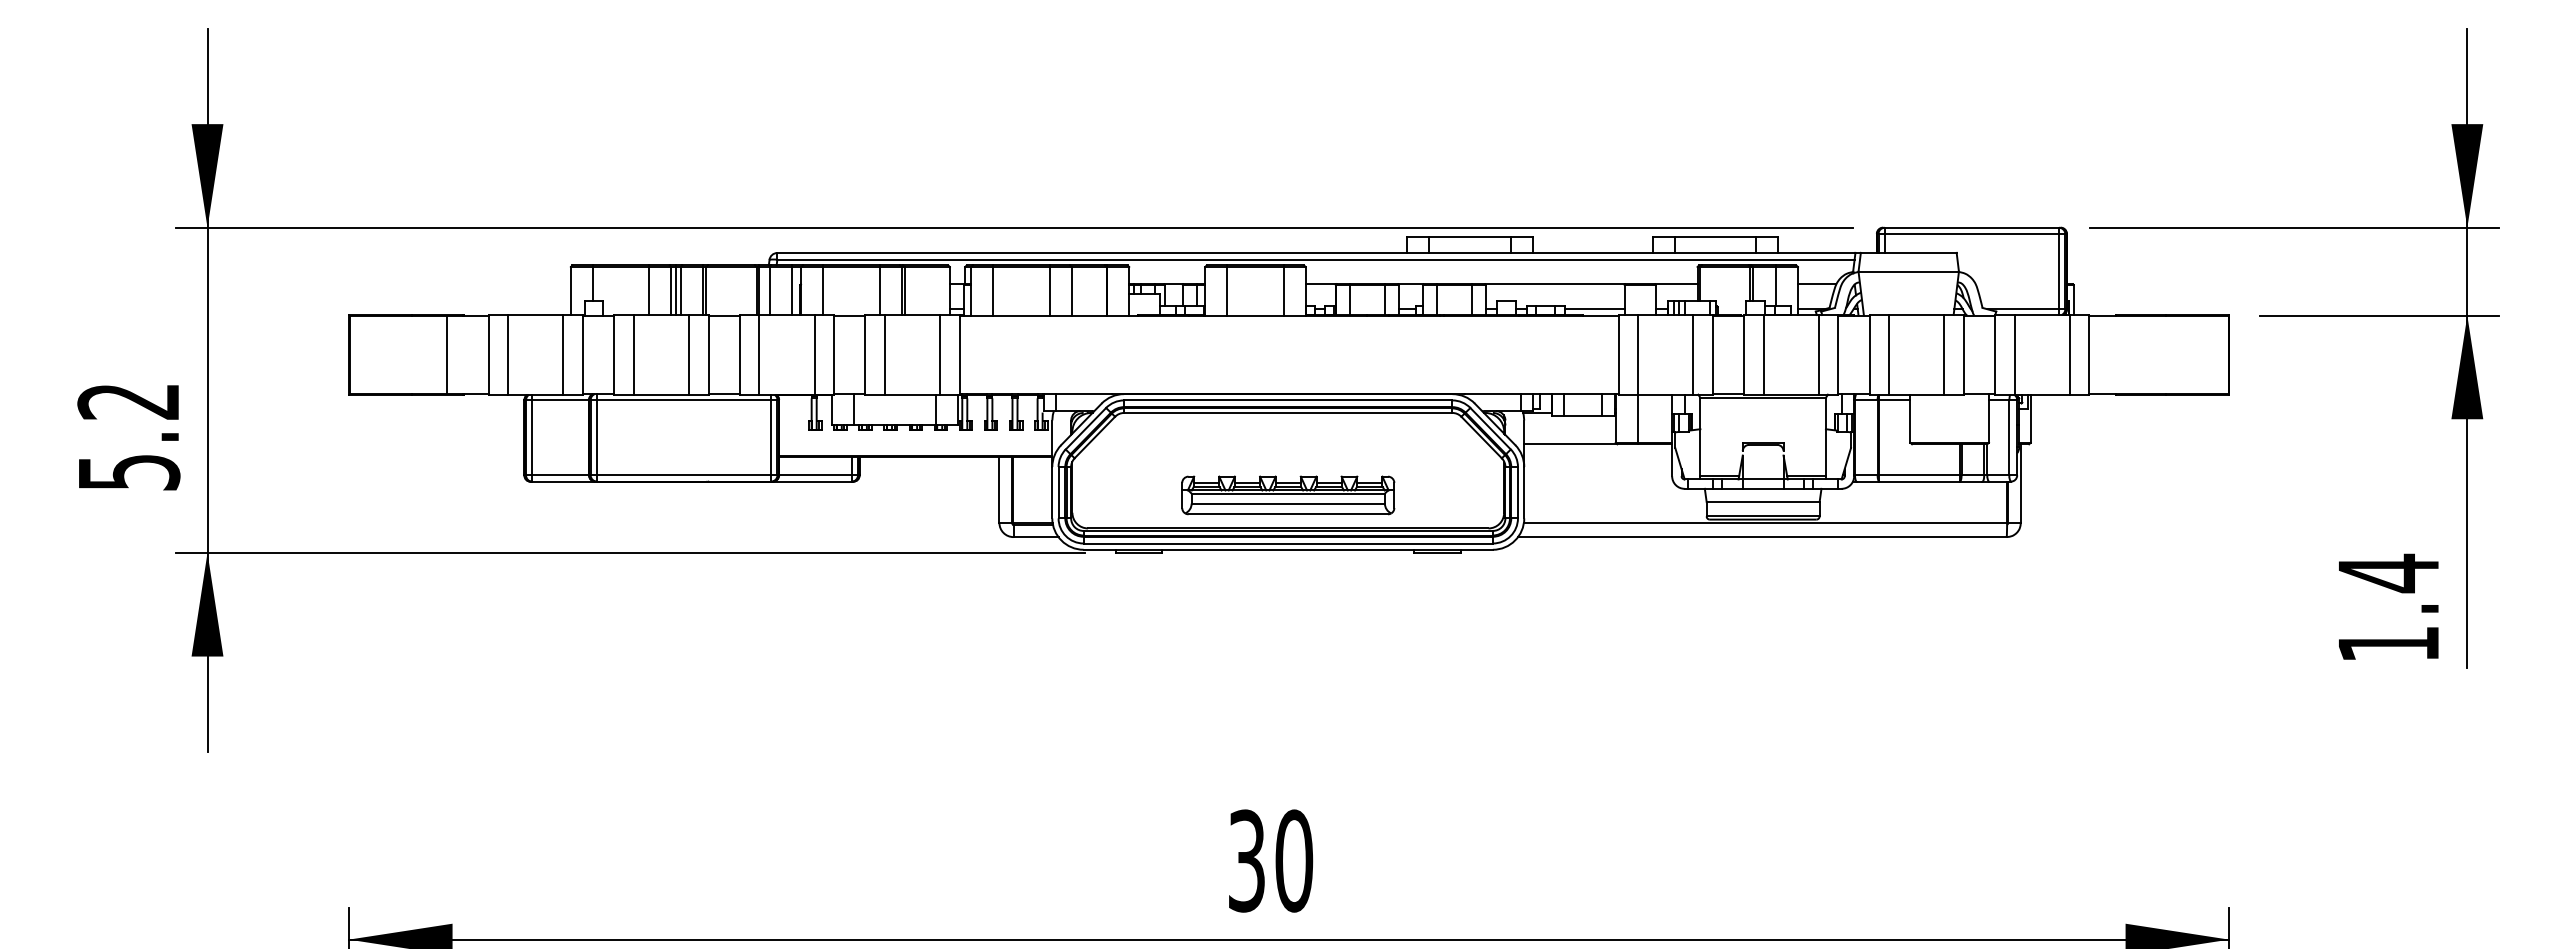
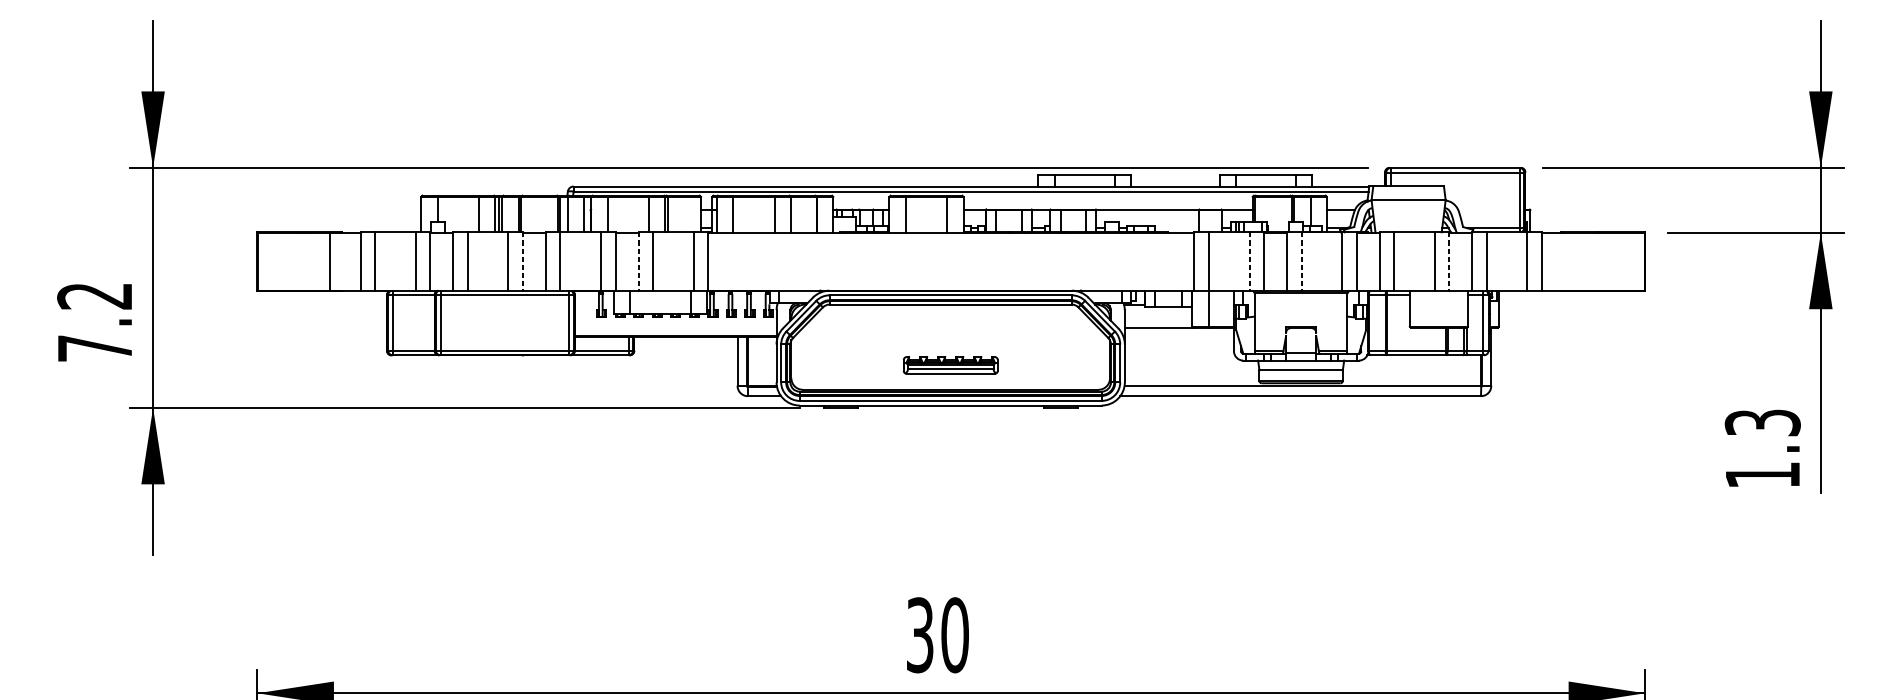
line: (1594, 308) -> (1176, 227), removed
line: (708, 354) -> (522, 261), solid -> dashed
line: (865, 354) -> (638, 261), solid -> dashed
line: (1693, 354) -> (1249, 261), solid -> dashed
line: (1763, 354) -> (1301, 261), solid -> dashed
line: (1963, 354) -> (1449, 261), solid -> dashed
text: (129, 472) -> (95, 348), 5.2 -> 7.2
part: (1288, 495) -> (950, 365), size x0.6
text: (2388, 573) -> (1762, 423), 1.4 -> 1.3

